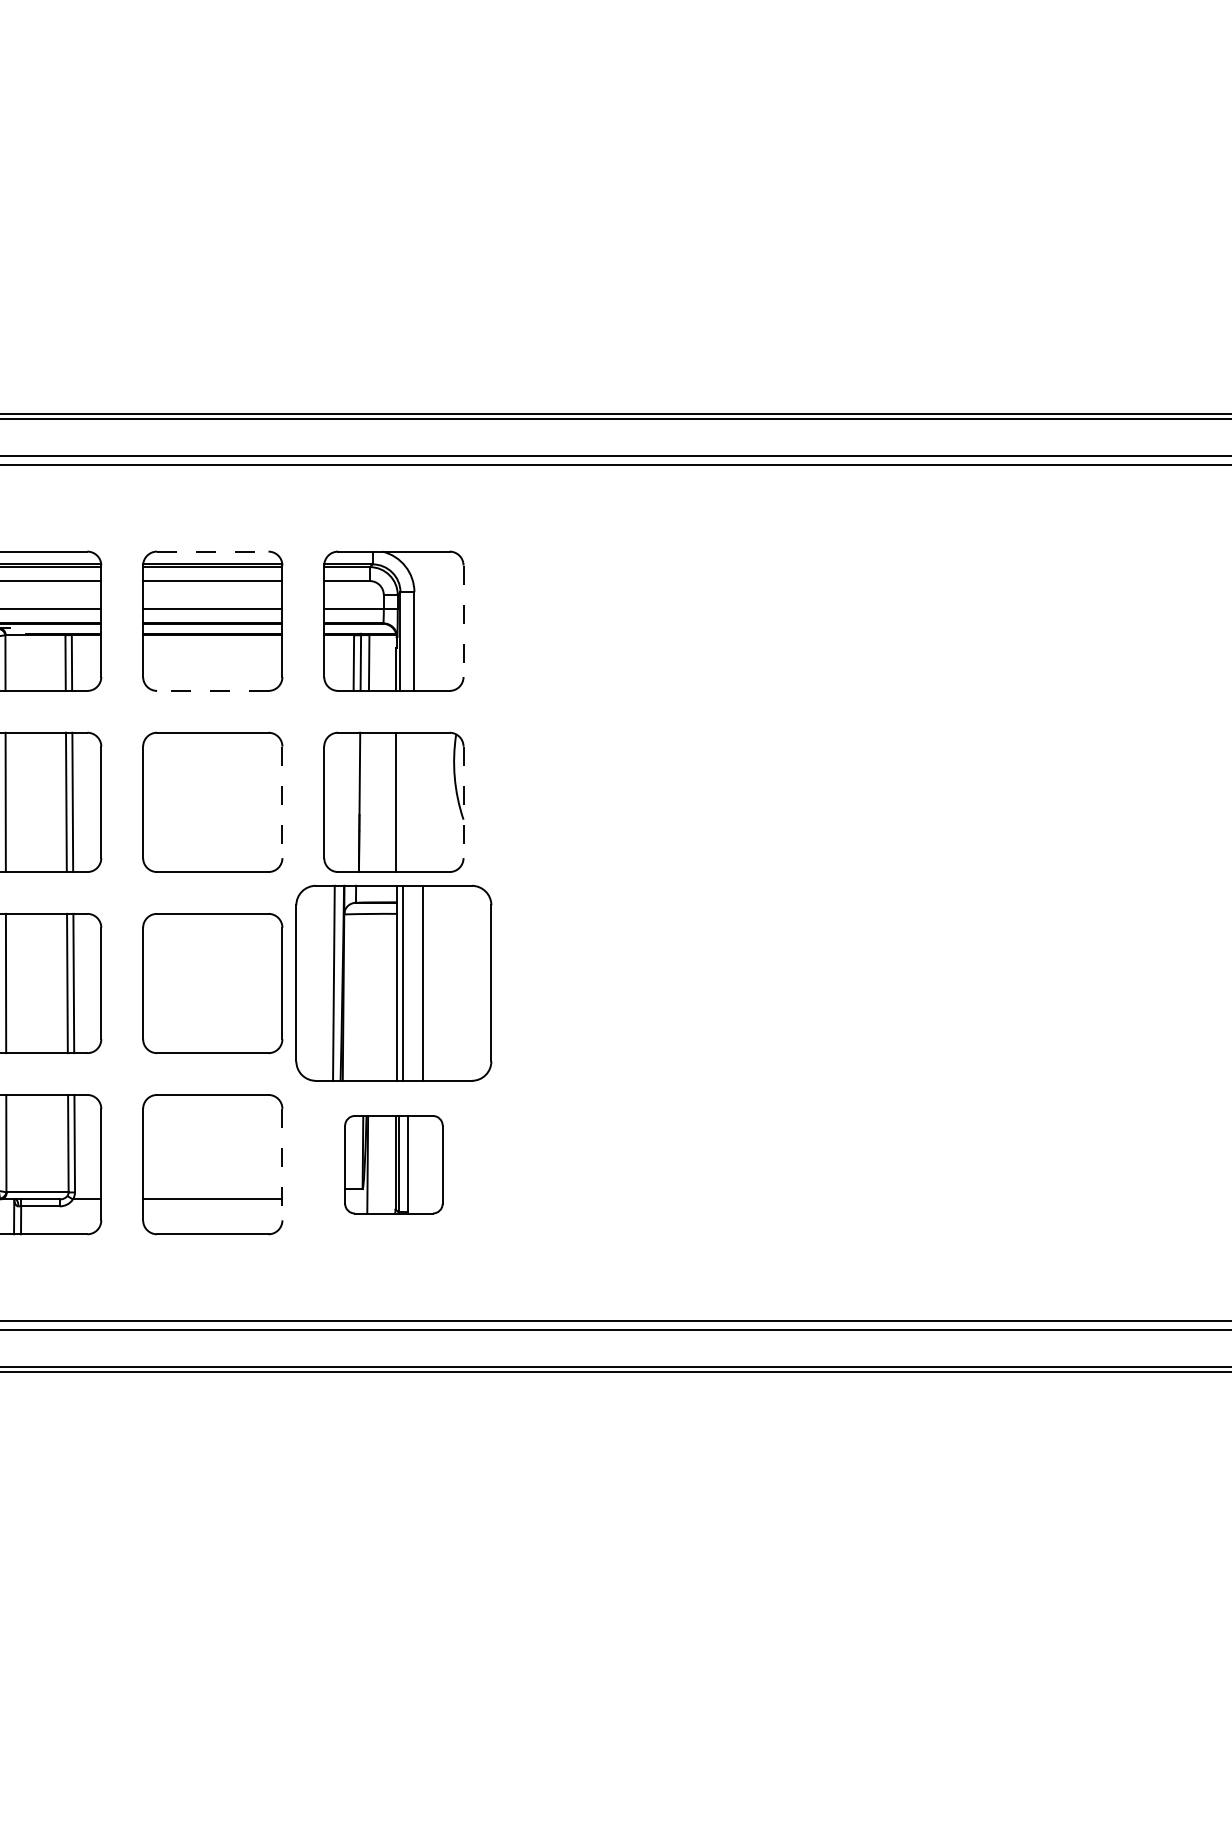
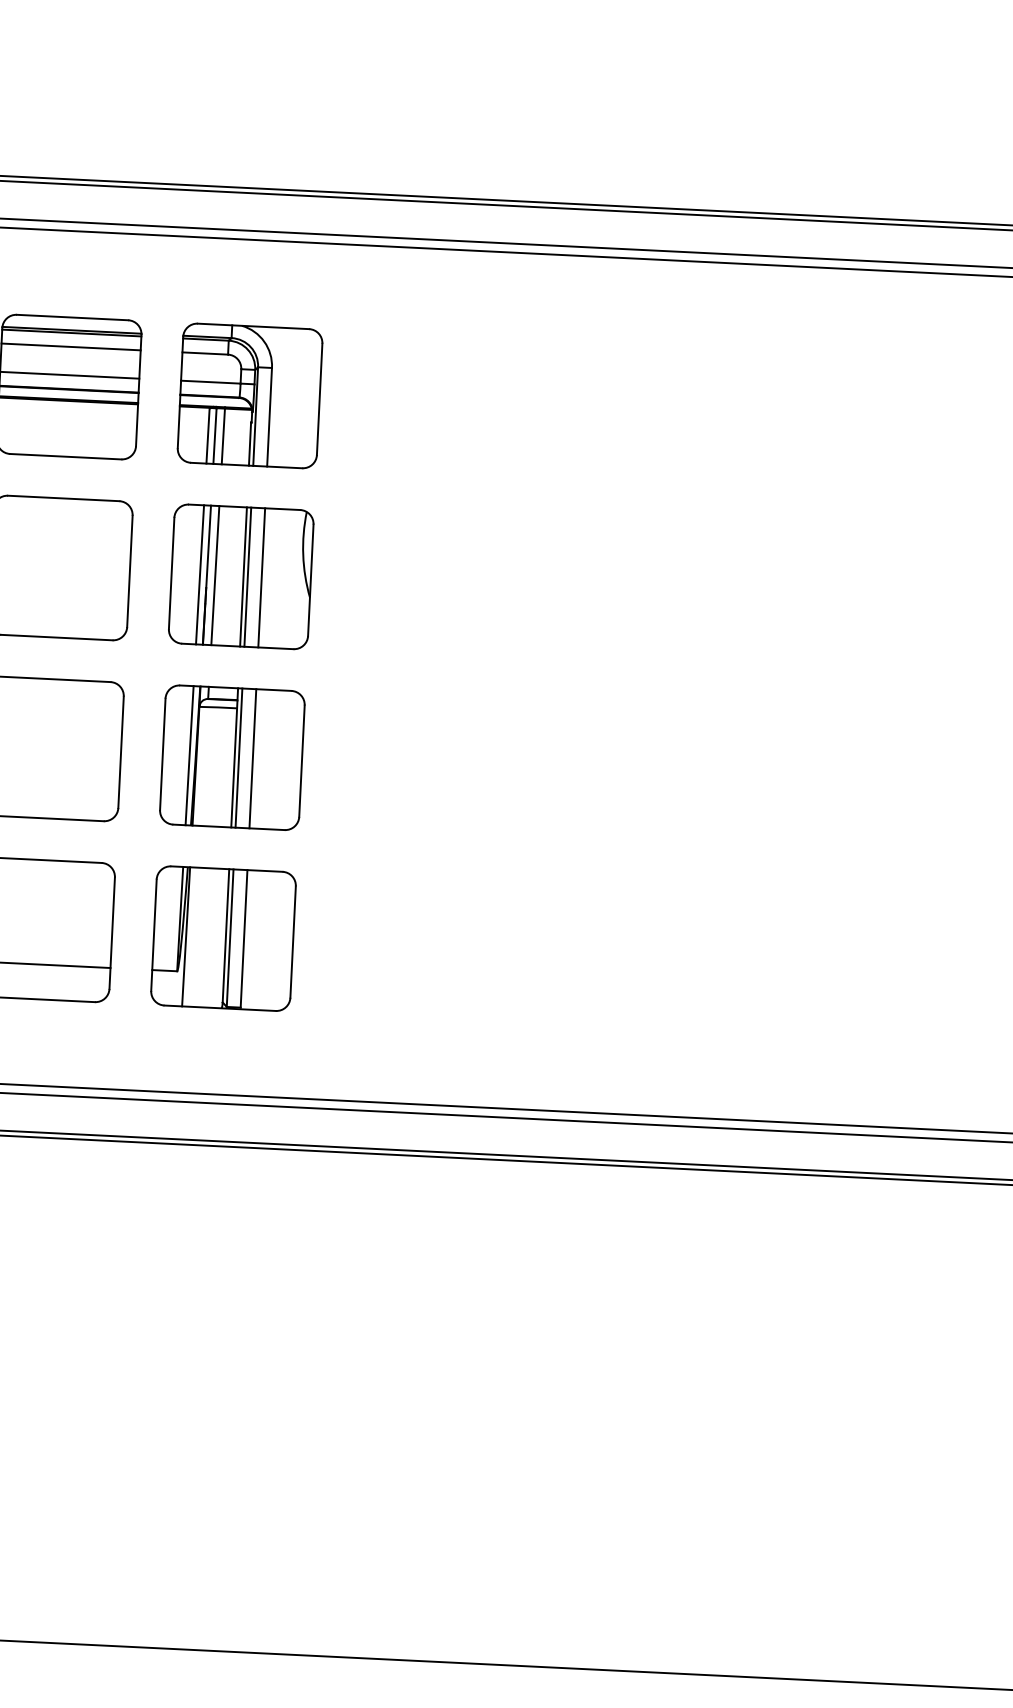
line: (212, 551) -> (72, 317), dashed -> solid
line: (463, 621) -> (319, 399), dashed -> solid
line: (212, 690) -> (65, 456), dashed -> solid
line: (282, 802) -> (129, 571), dashed -> solid
line: (352, 802) -> (199, 574), added
line: (367, 802) -> (214, 575), added
line: (400, 802) -> (247, 577), added
line: (414, 802) -> (261, 577), added
line: (463, 802) -> (310, 580), dashed -> solid
part: (393, 983) -> (231, 757), size x0.71
line: (282, 1164) -> (112, 933), dashed -> solid
part: (393, 1164) -> (223, 938), size x1.43

